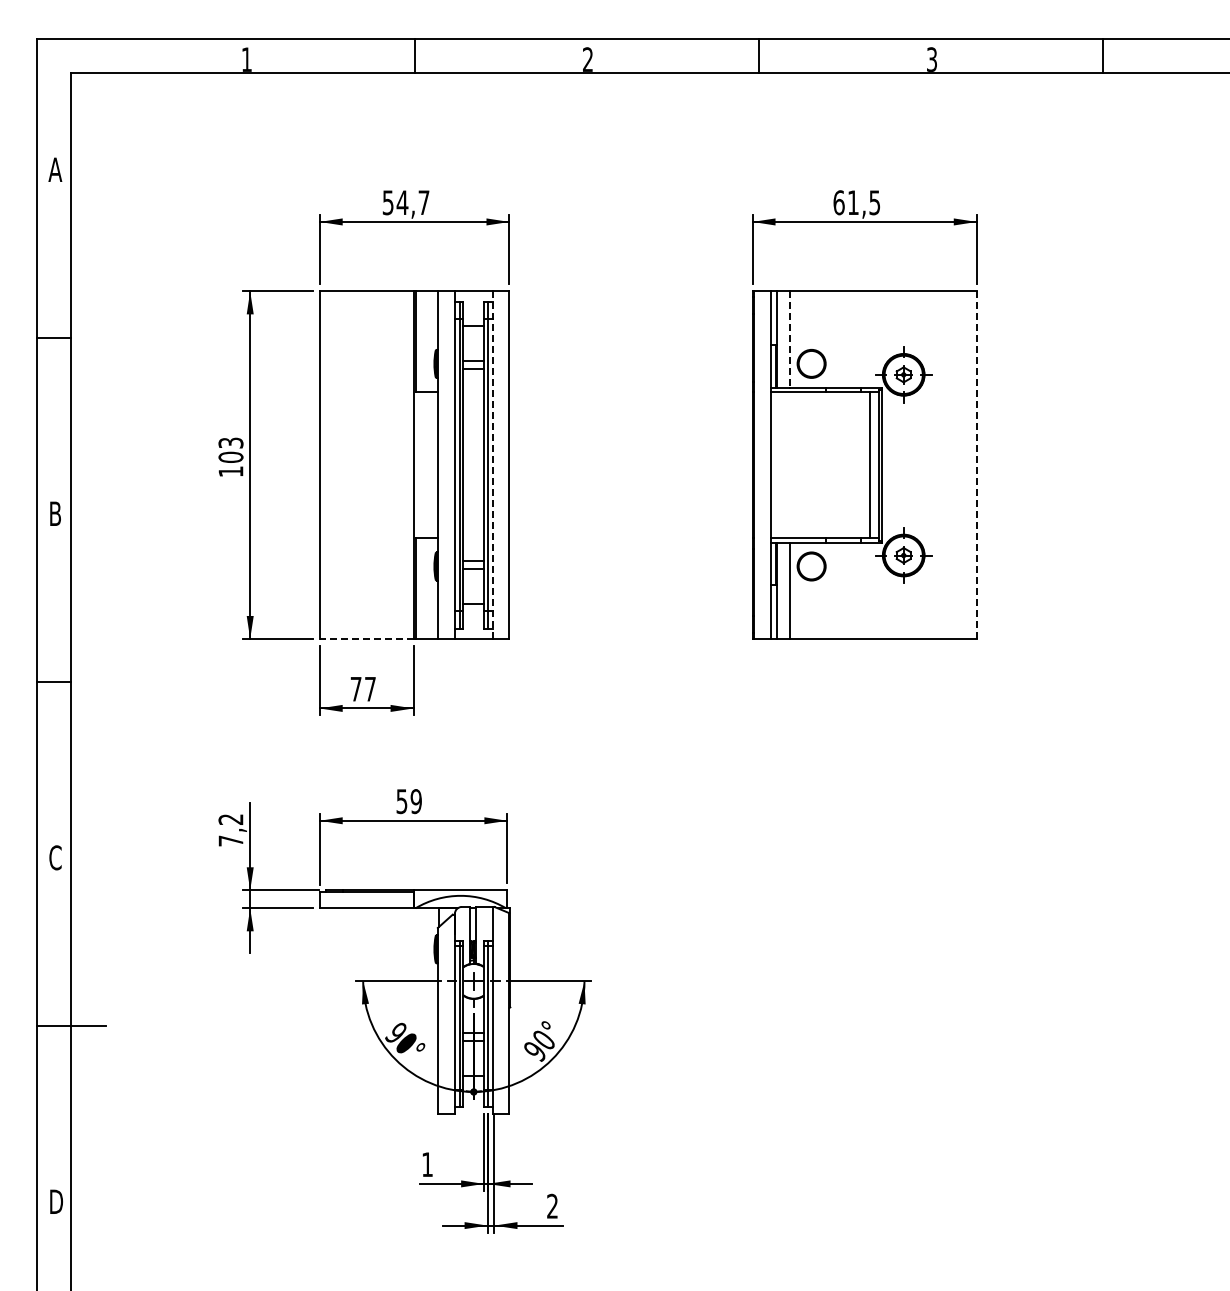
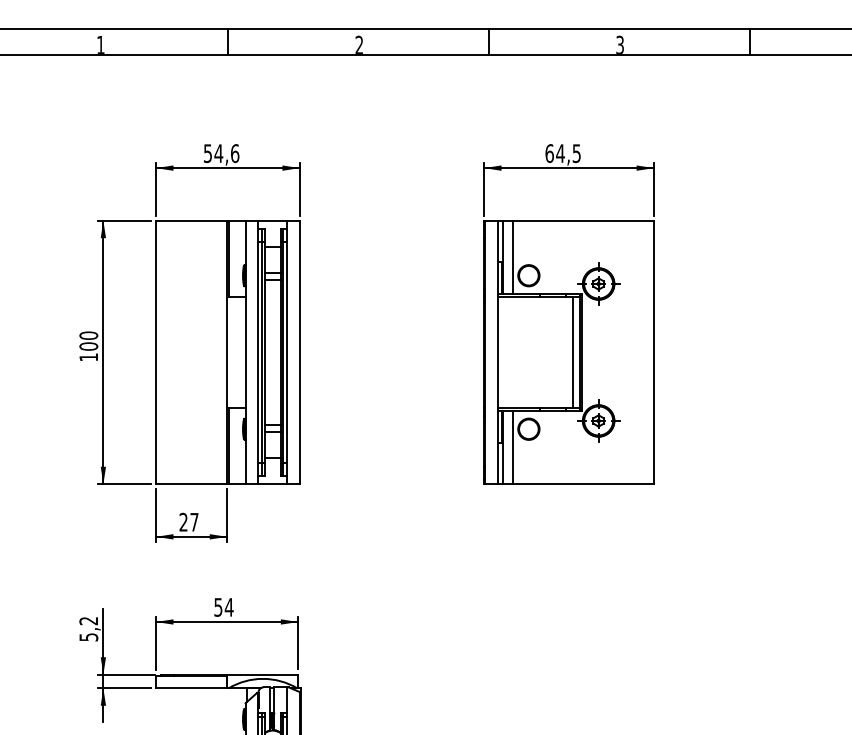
text: (423, 202) -> (234, 153), 54,7 -> 54,6
text: (853, 202) -> (560, 153), 61,5 -> 64,5
line: (790, 340) -> (512, 257), dashed -> solid
text: (230, 442) -> (88, 335), 103 -> 100
line: (492, 465) -> (287, 352), dashed -> solid
line: (976, 465) -> (653, 352), dashed -> solid
line: (366, 638) -> (191, 483), dashed -> solid
text: (355, 688) -> (183, 521), 77 -> 27
text: (416, 801) -> (229, 607), 59 -> 54
text: (230, 840) -> (88, 636), 7,2 -> 5,2

